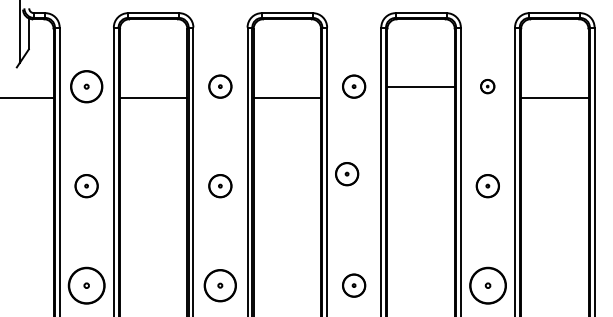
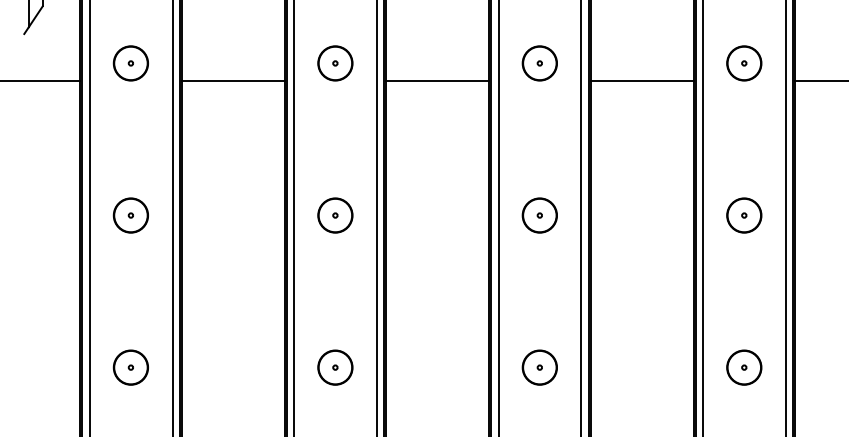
part: (86, 86) -> (130, 63), size x0.71
part: (487, 86) -> (743, 63), size x1.67
line: (420, 87) -> (641, 81), moved
part: (347, 174) -> (540, 216), moved
part: (86, 285) -> (130, 367), size x0.62
part: (220, 285) -> (335, 367), size x0.71
part: (487, 285) -> (743, 367), size x0.62

